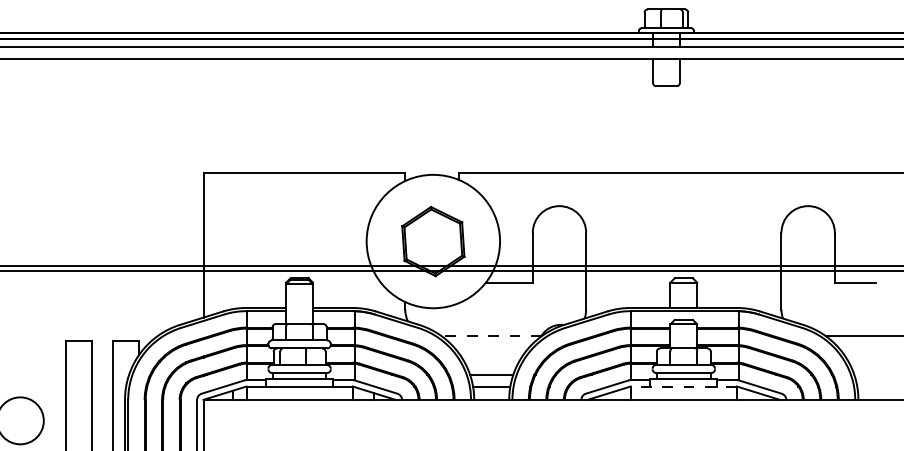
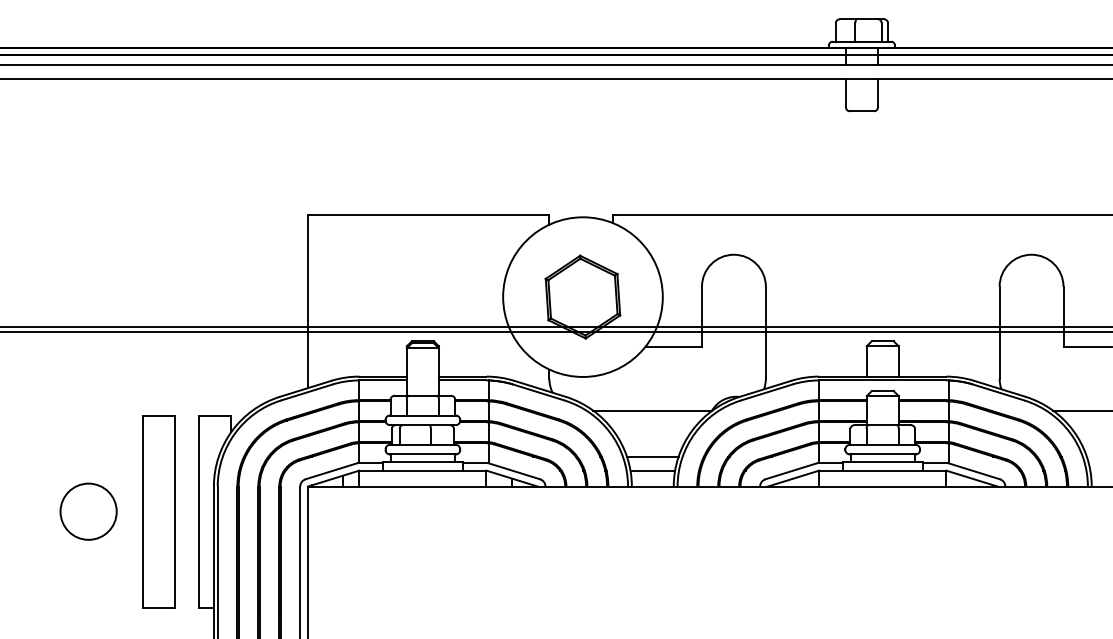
line: (491, 336) -> (652, 410), dashed -> solid
line: (683, 386) -> (882, 470), dashed -> solid

